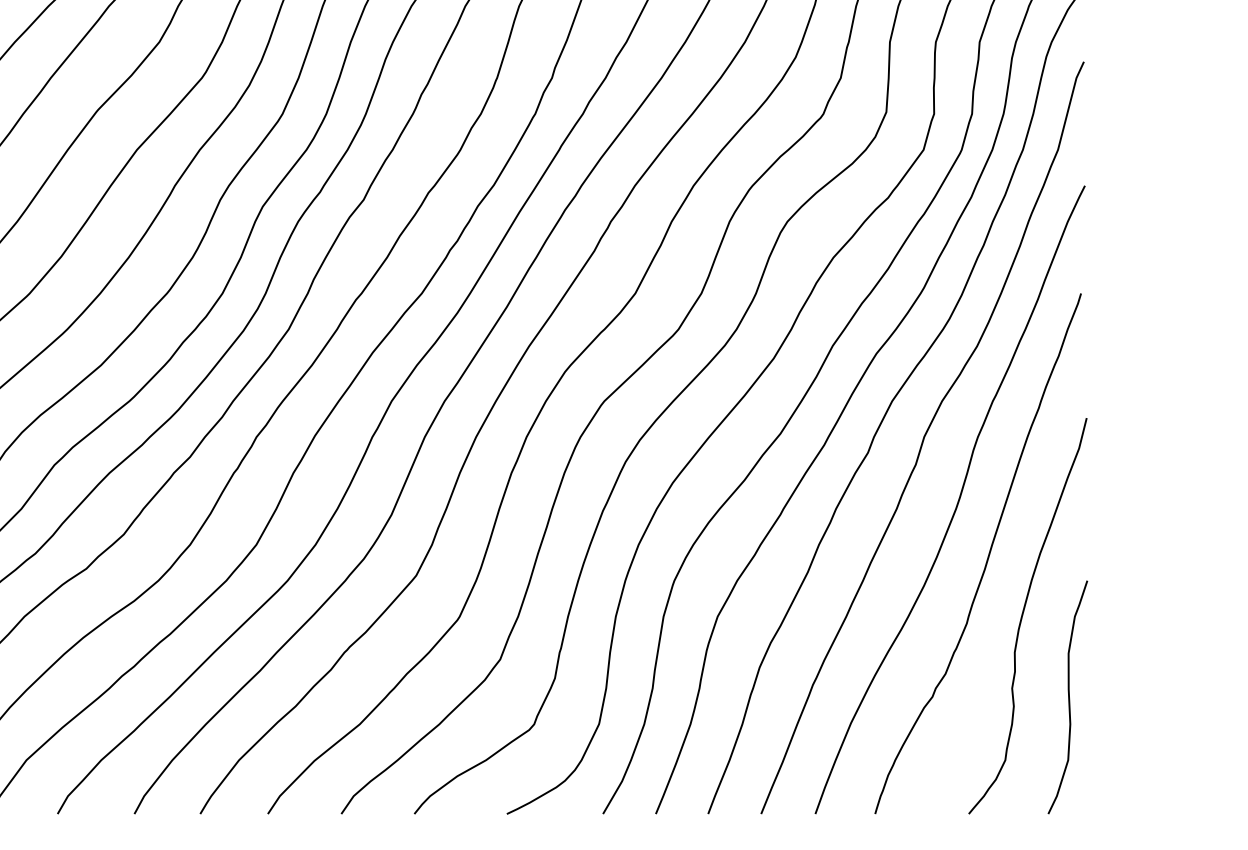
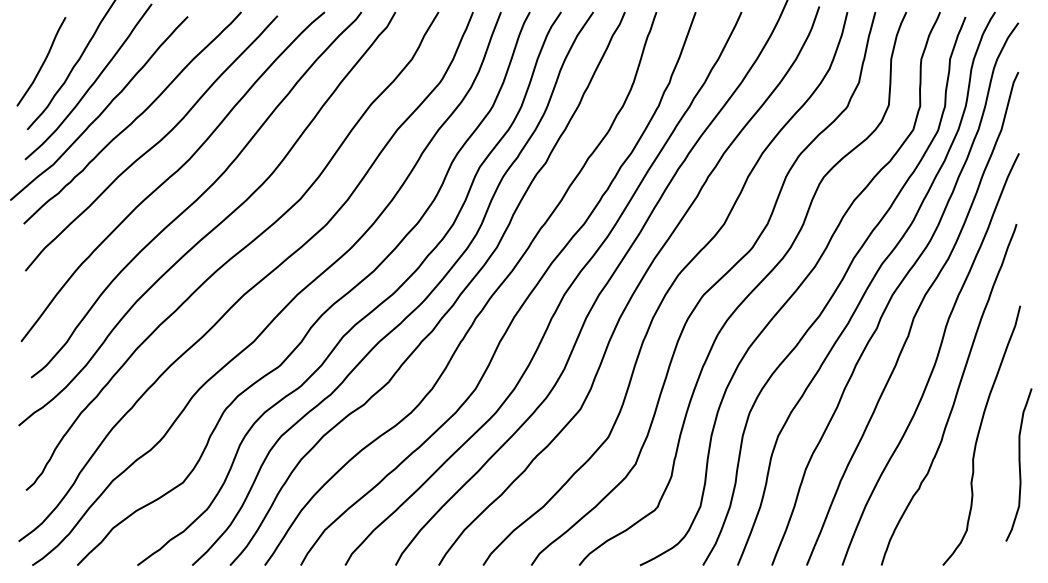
curve: (1067, 696) -> (1018, 464), moved

